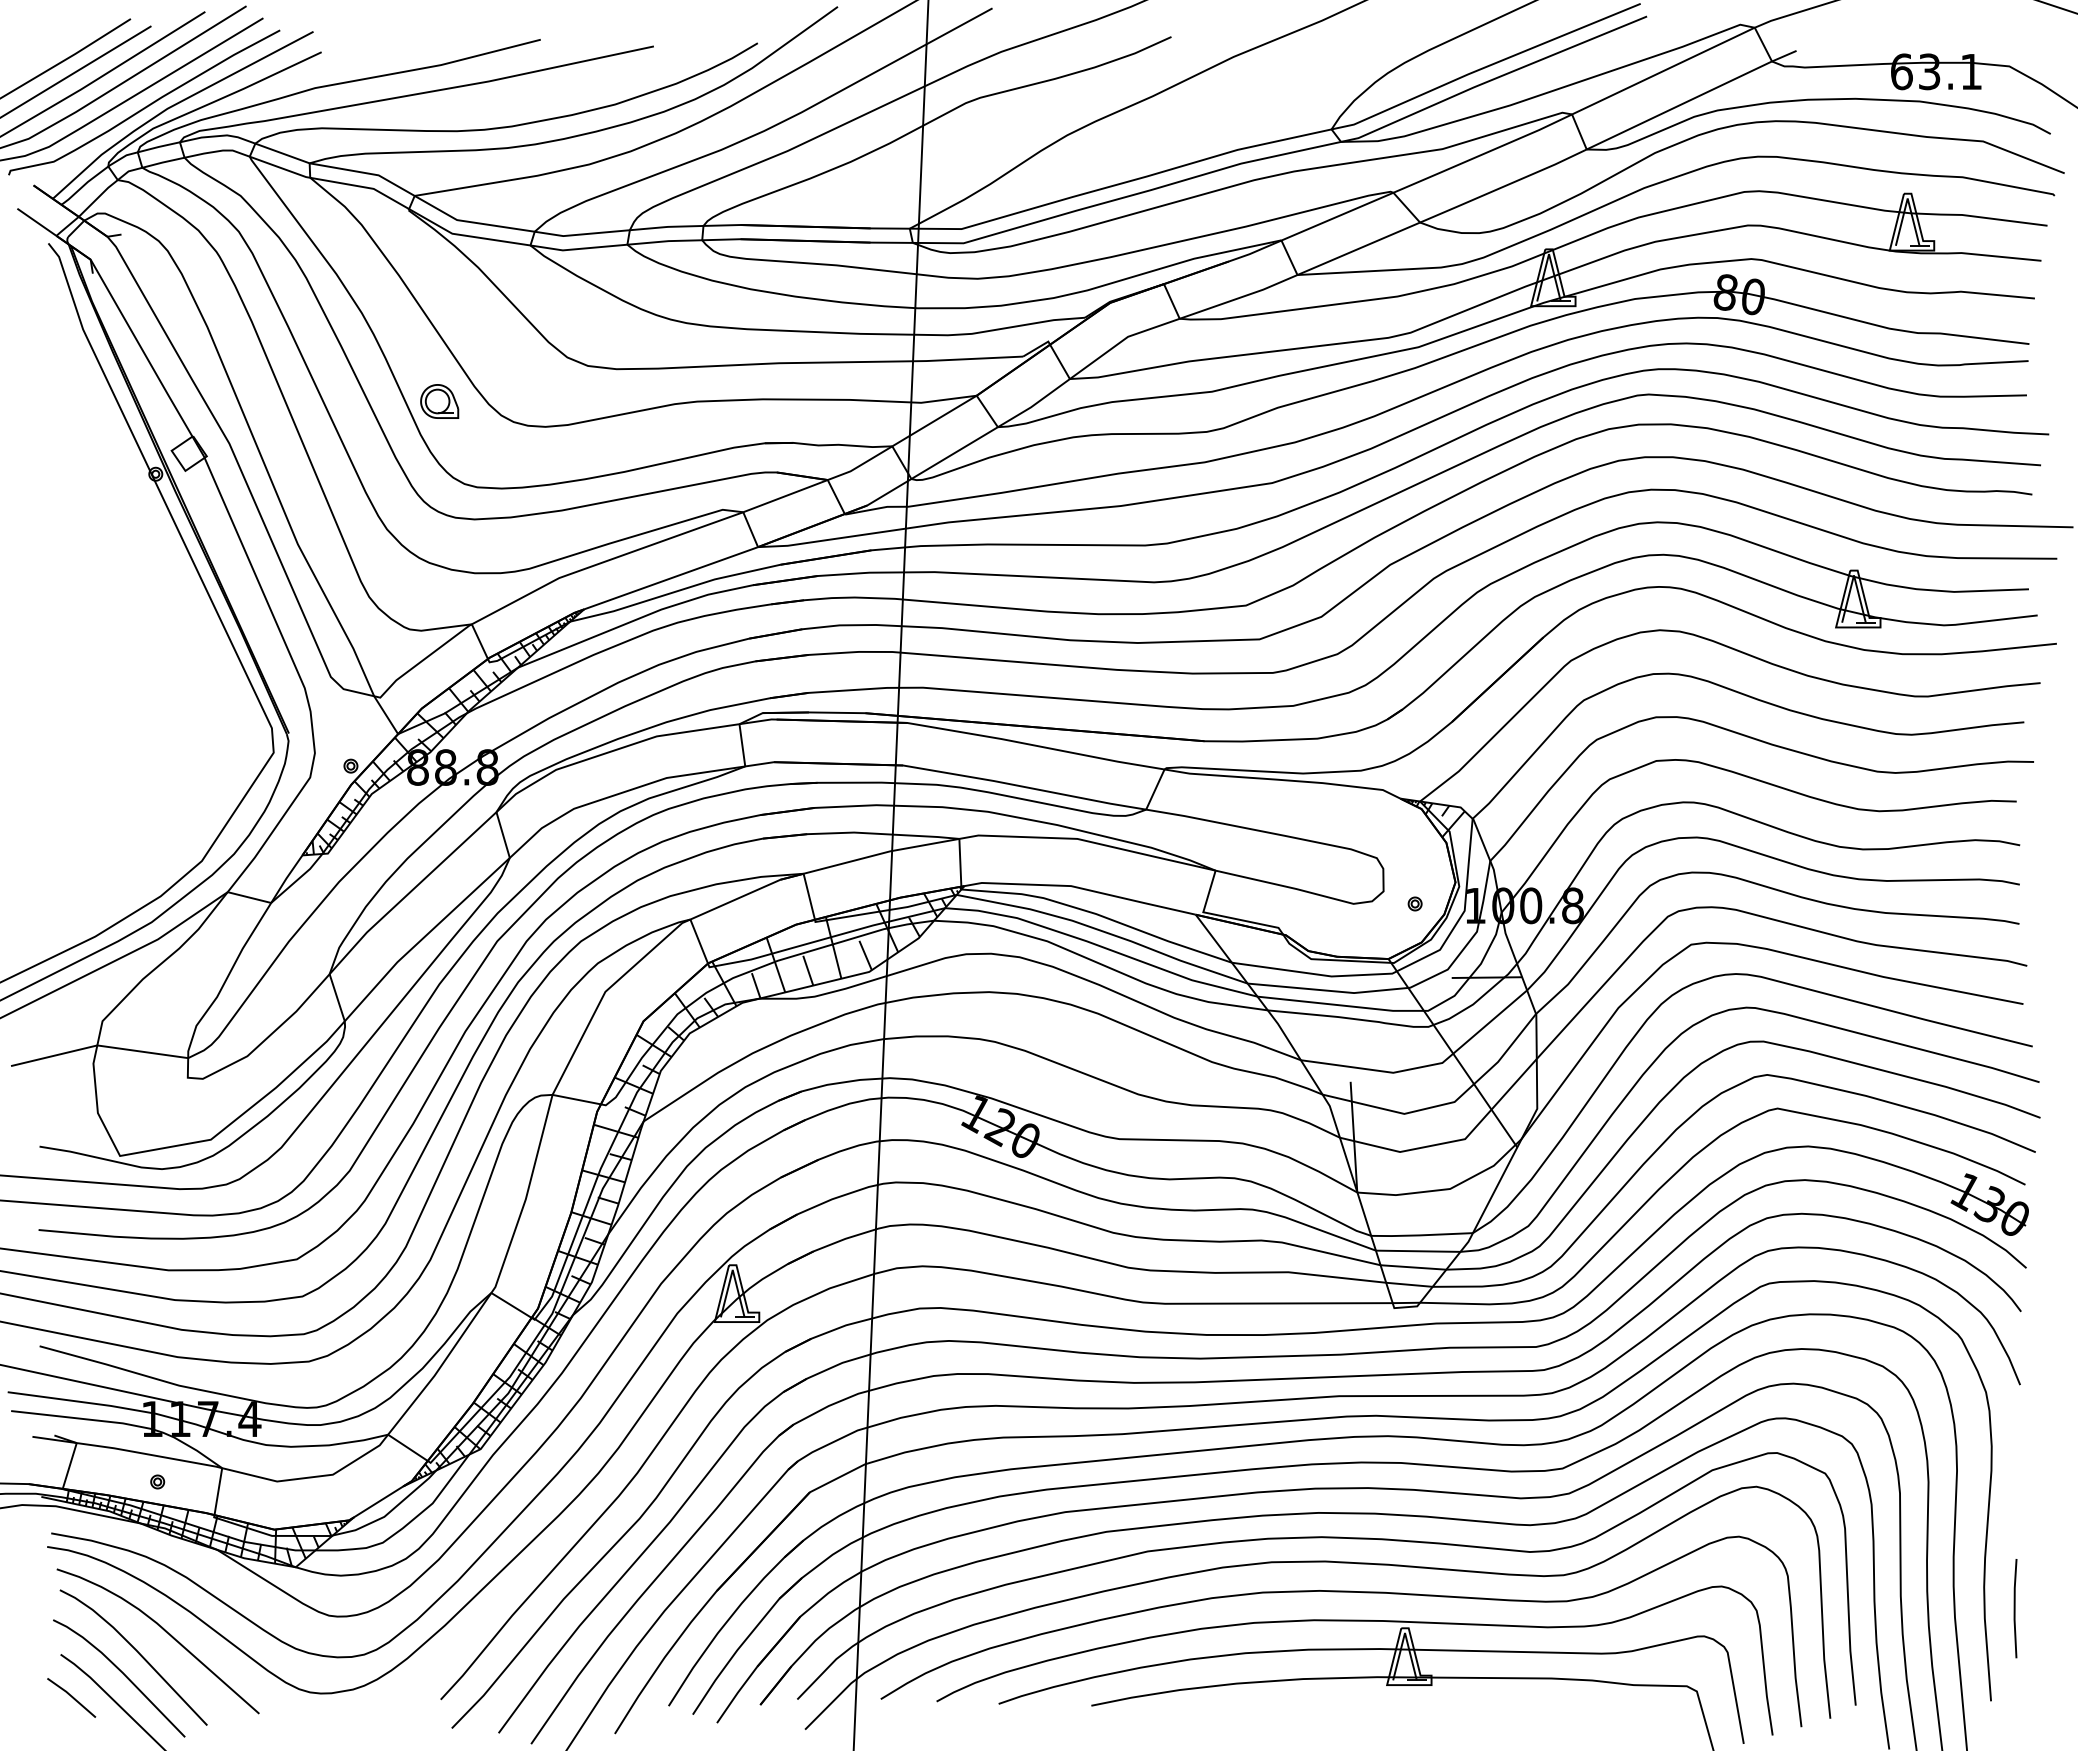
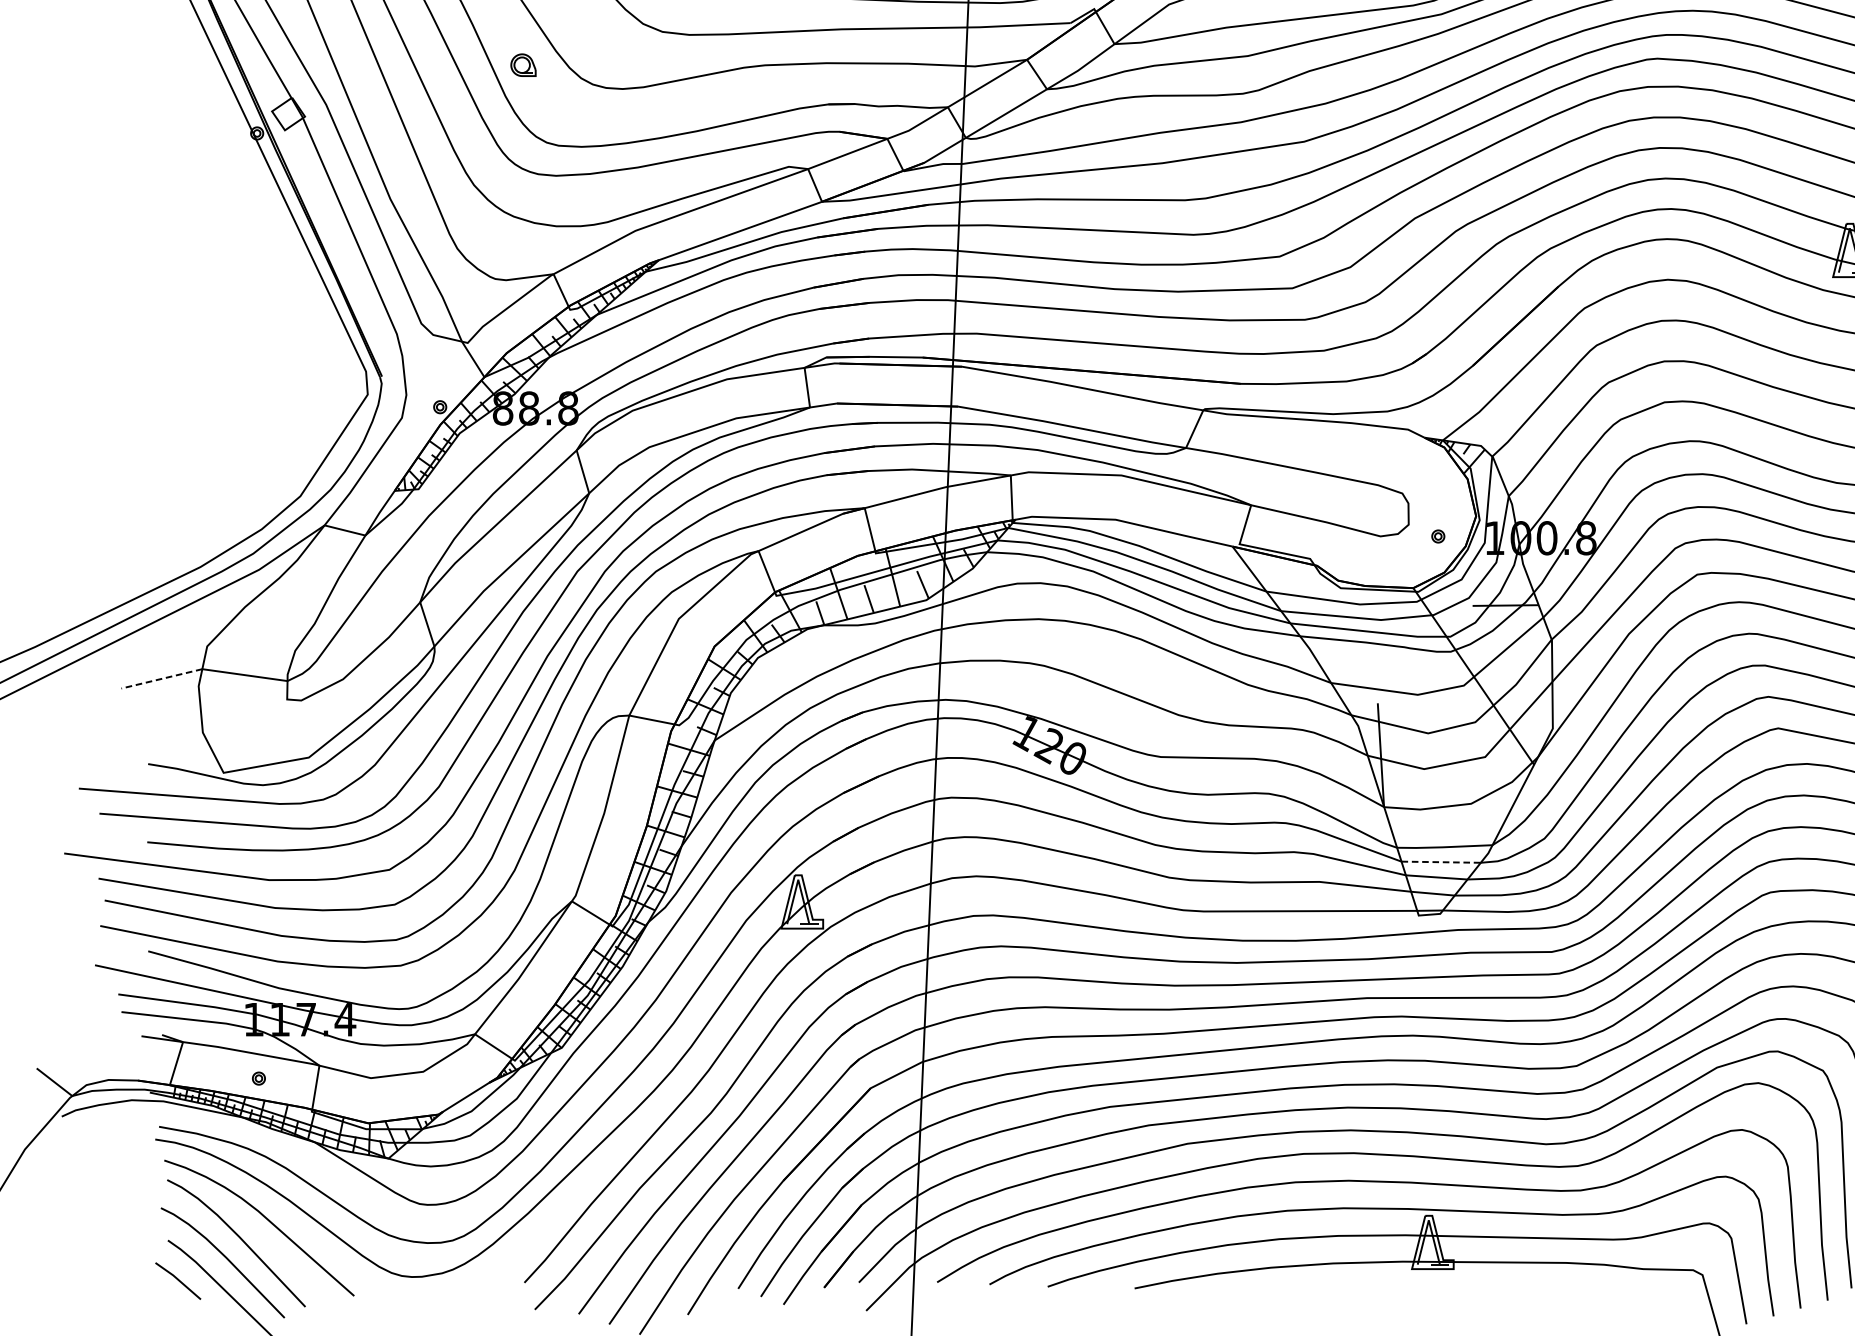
part: (439, 401) -> (523, 65), size x0.7
line: (53, 1055) -> (161, 678), solid -> dashed
line: (1418, 1251) -> (1441, 862), solid -> dashed

